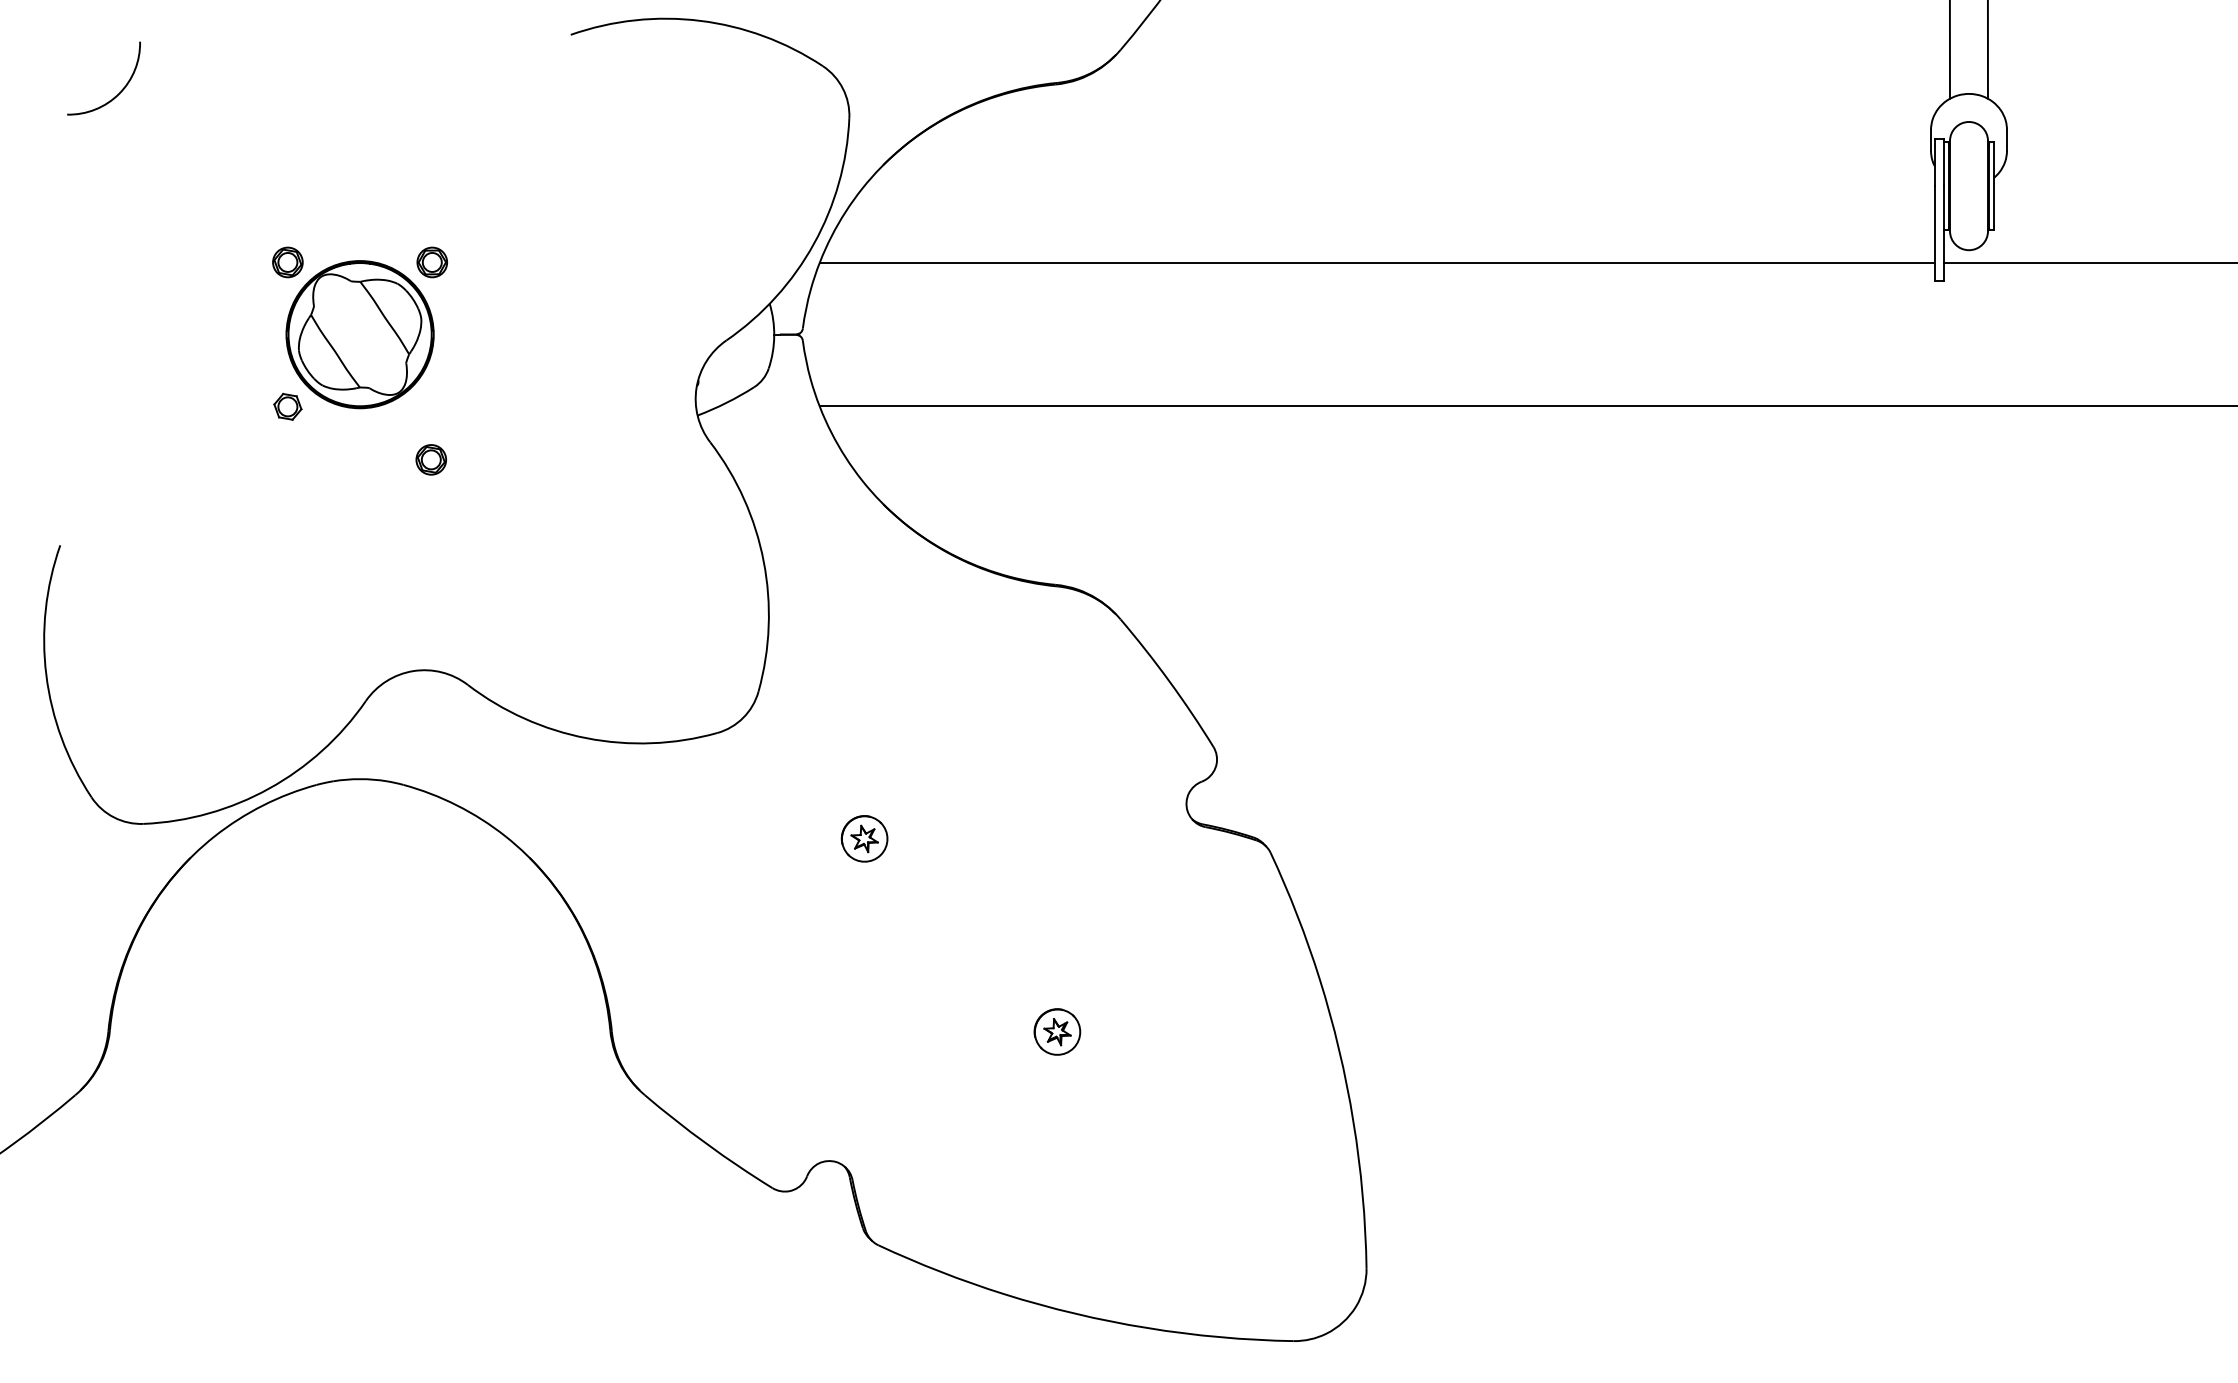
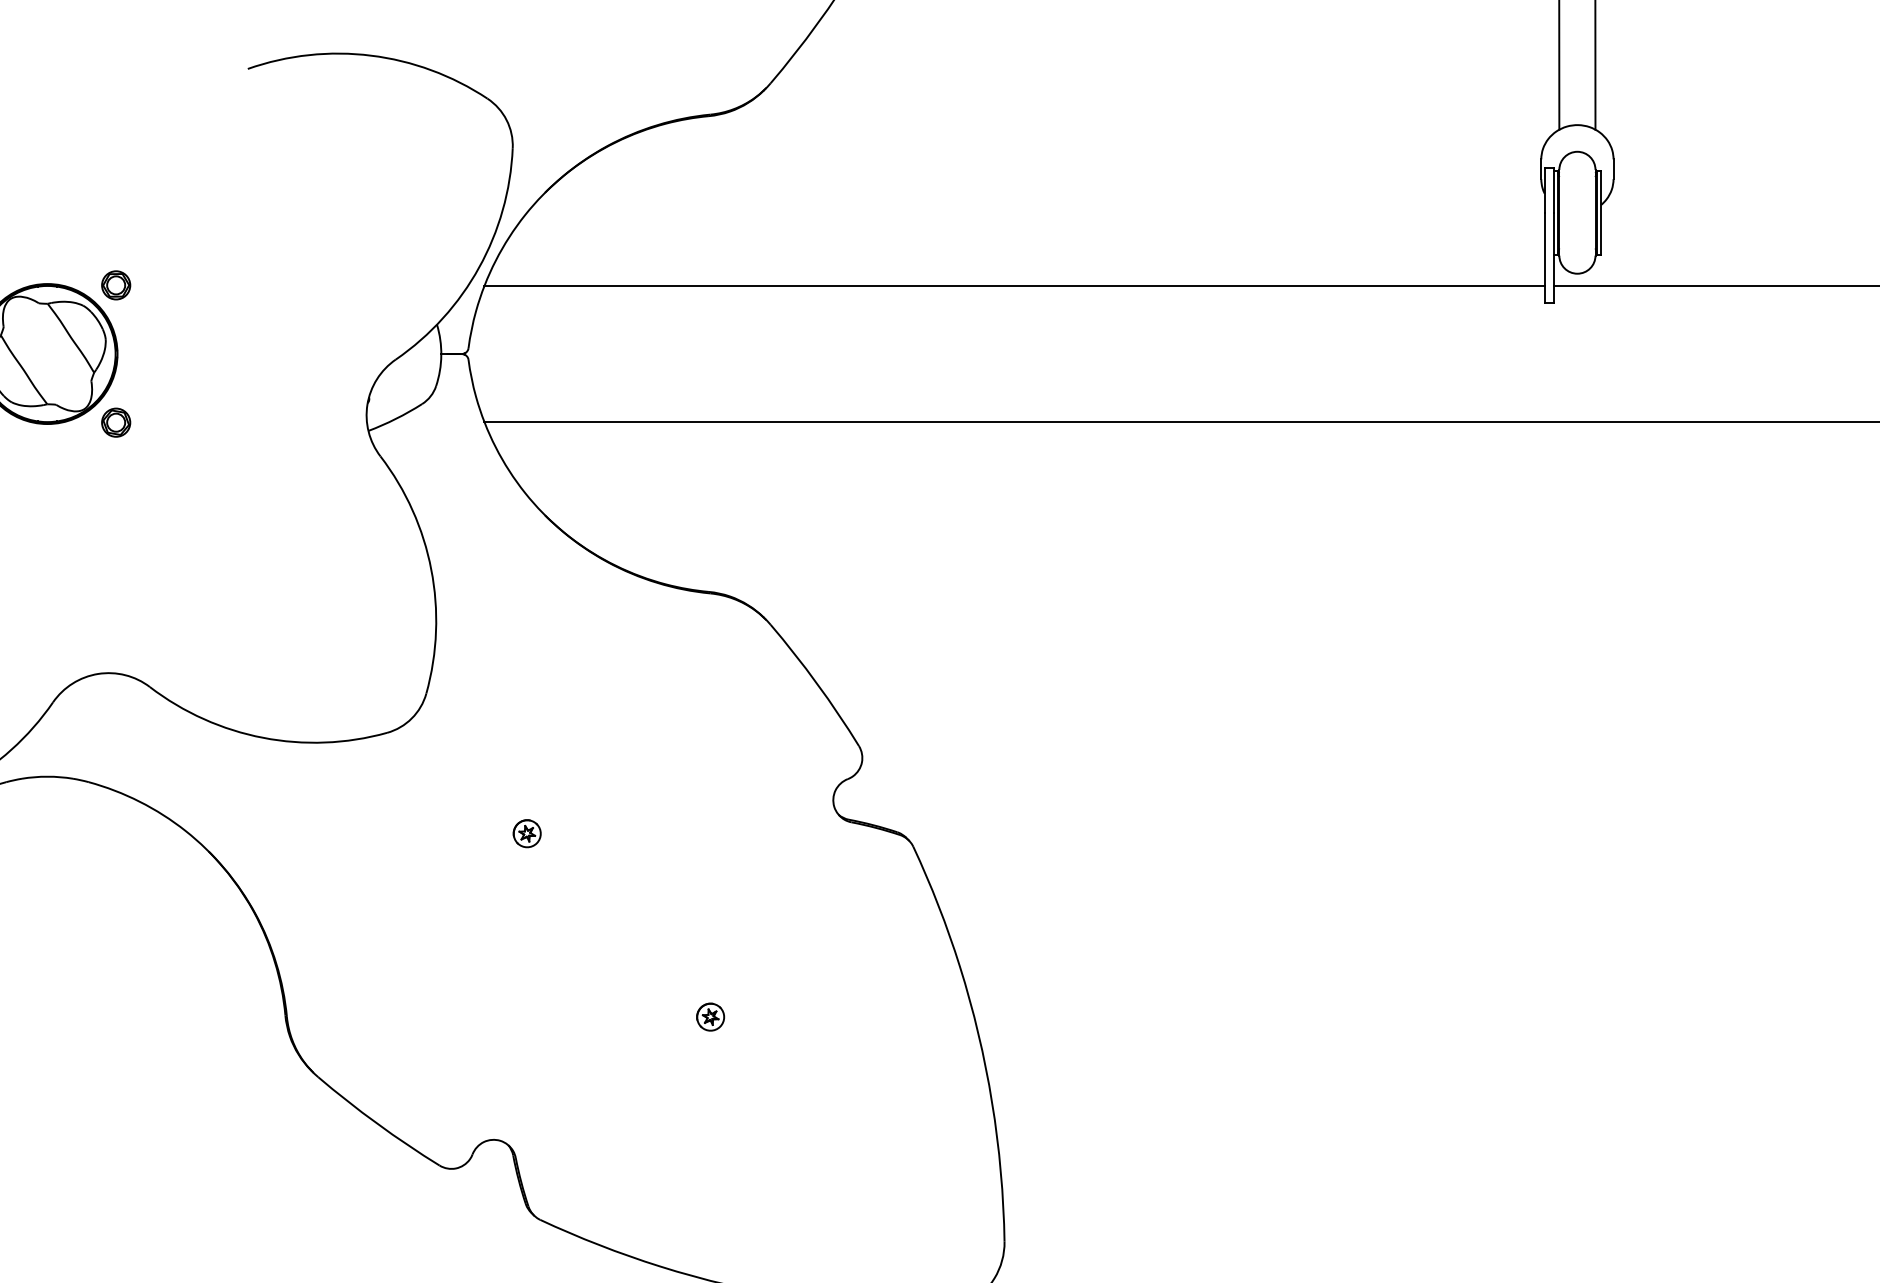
part: (430, 459) -> (115, 422), moved
part: (864, 839) -> (527, 834), size x0.62
part: (1057, 1031) -> (710, 1016), size x0.62

